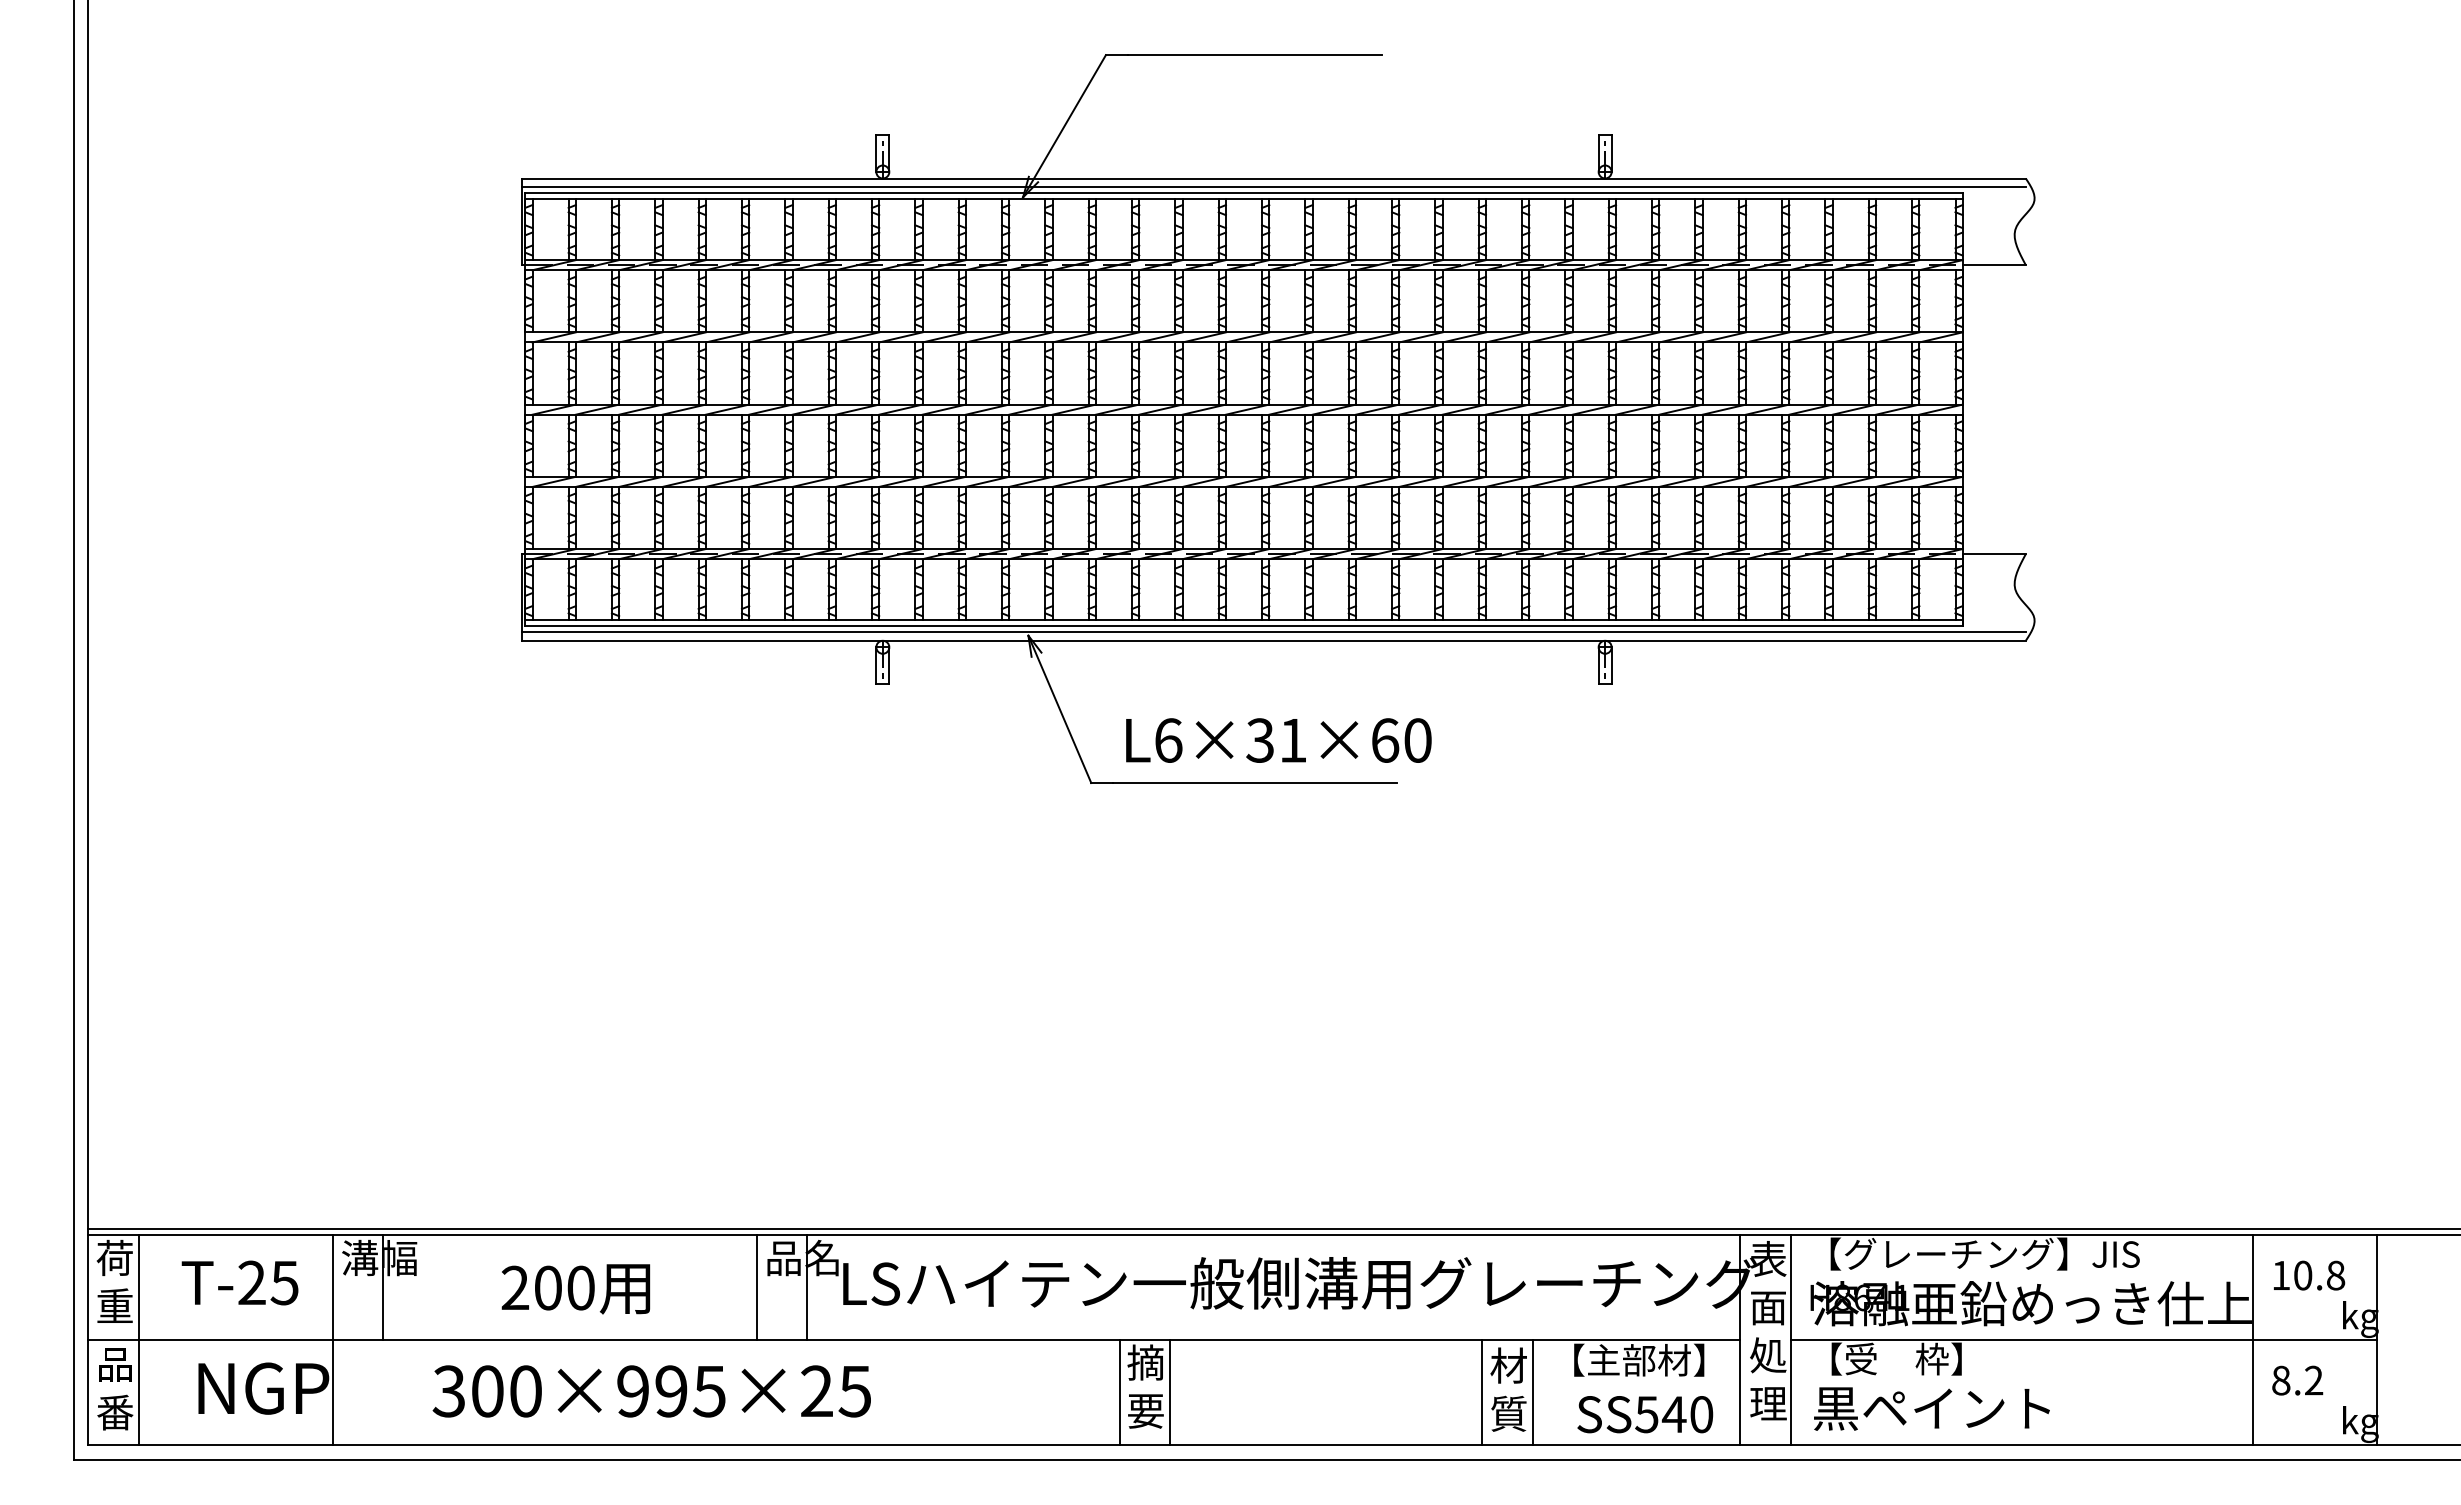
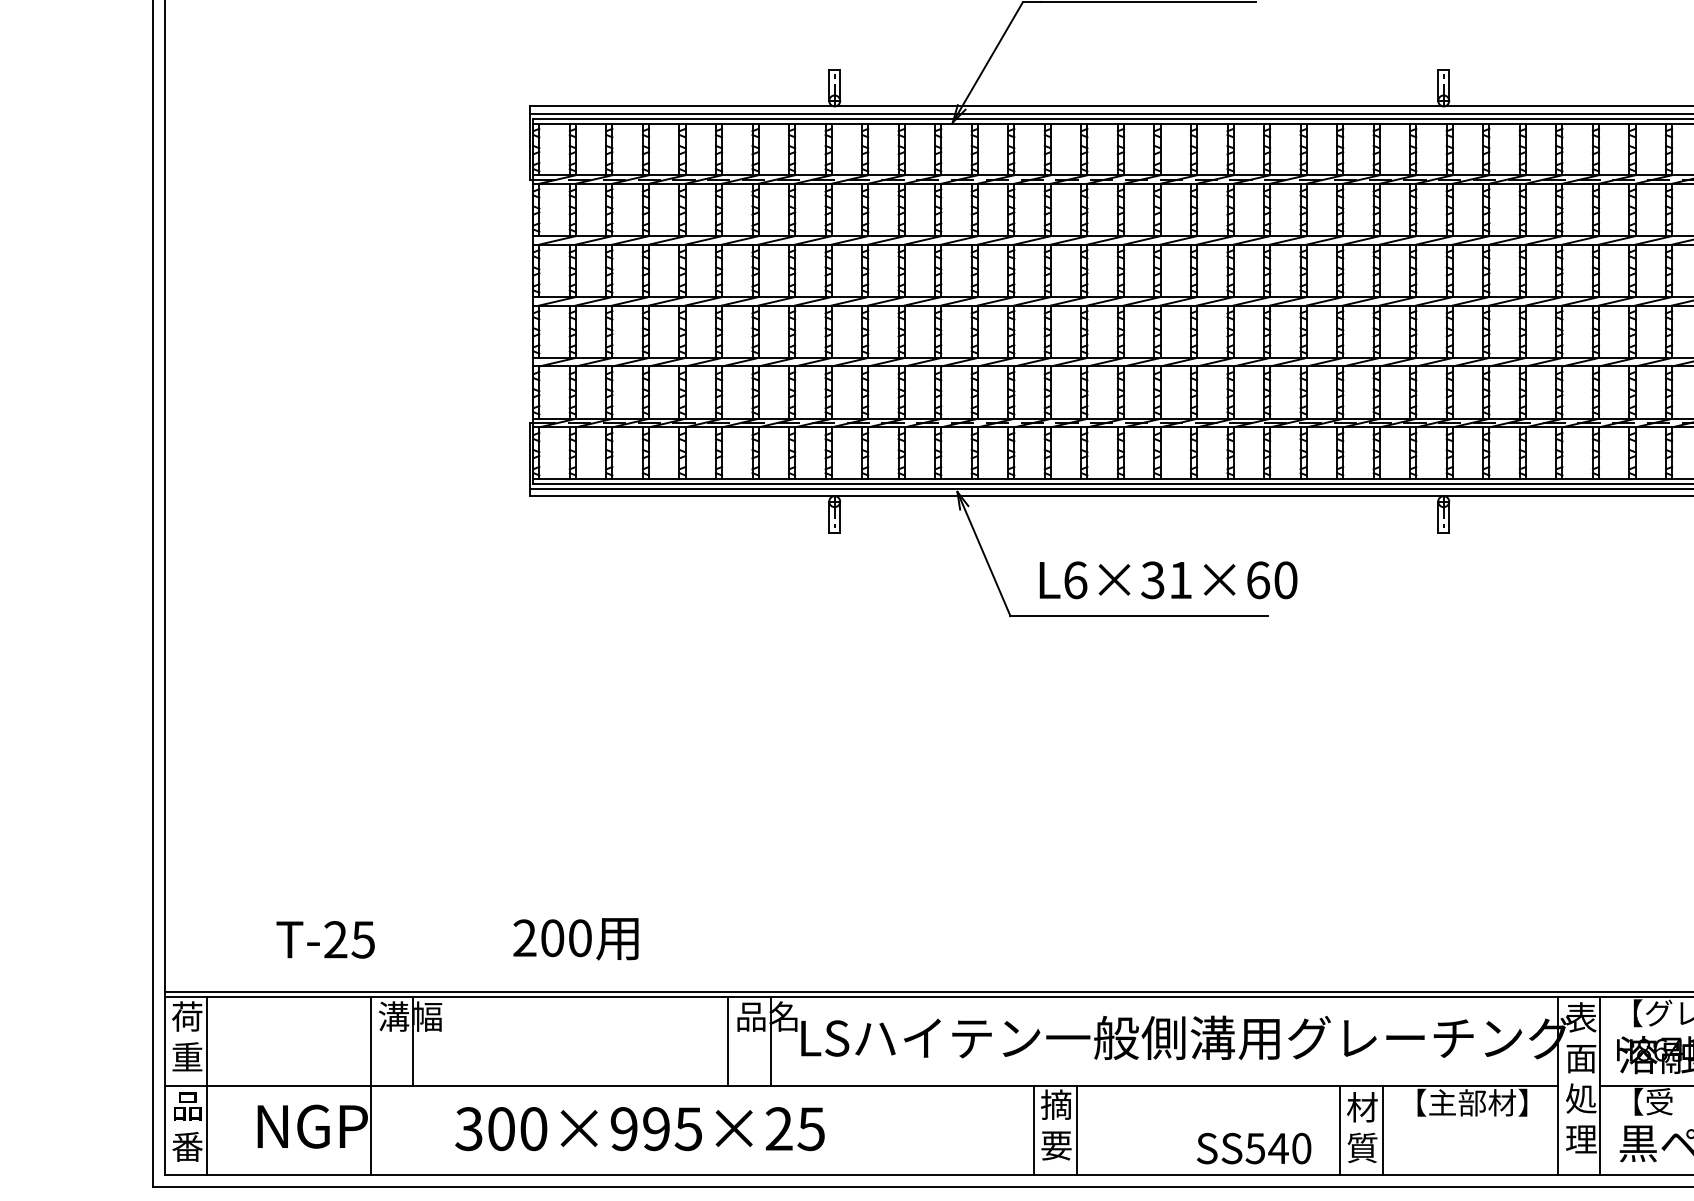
text: (239, 1282) -> (325, 939), moved
text: (575, 1289) -> (575, 939), moved
text: (1645, 1414) -> (1254, 1148), moved

